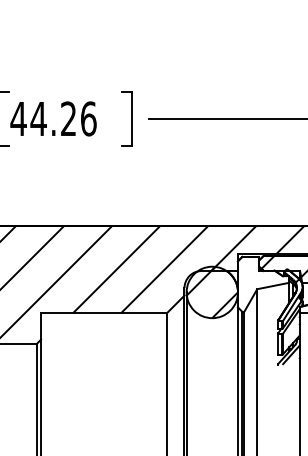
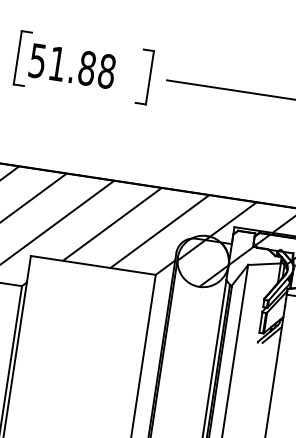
text: (53, 118) -> (72, 65), 44.26 -> 51.88
hatch: (248, 281) -> (240, 256), added

